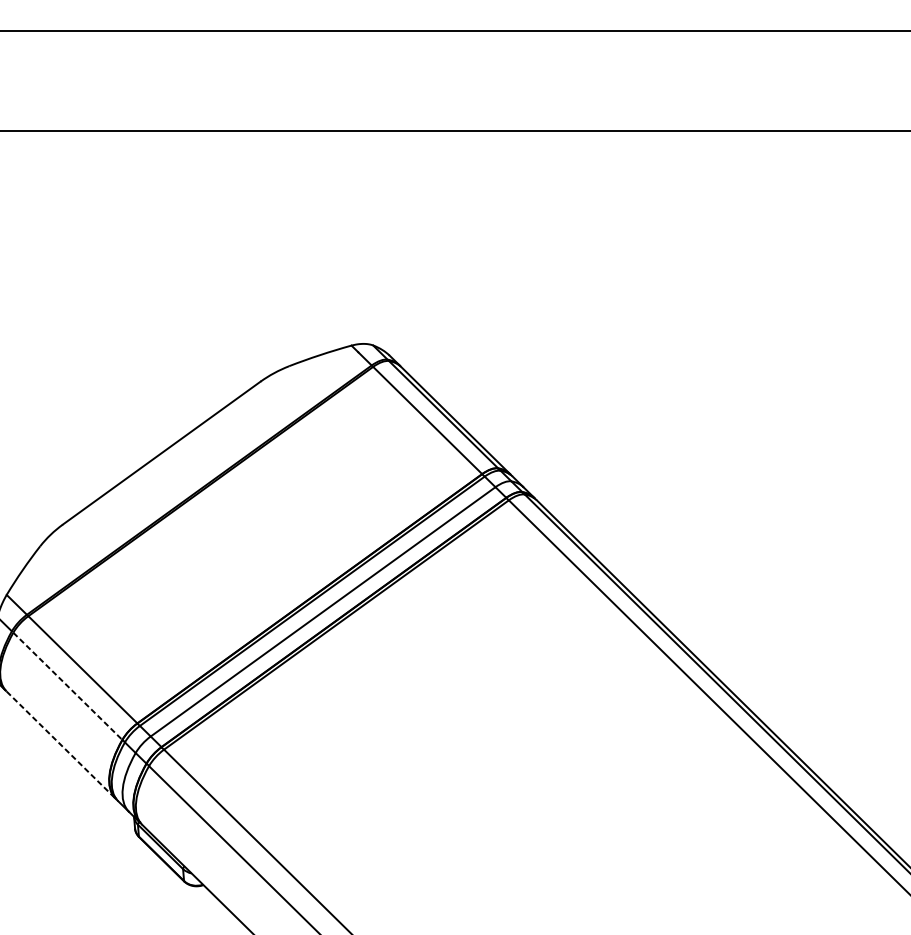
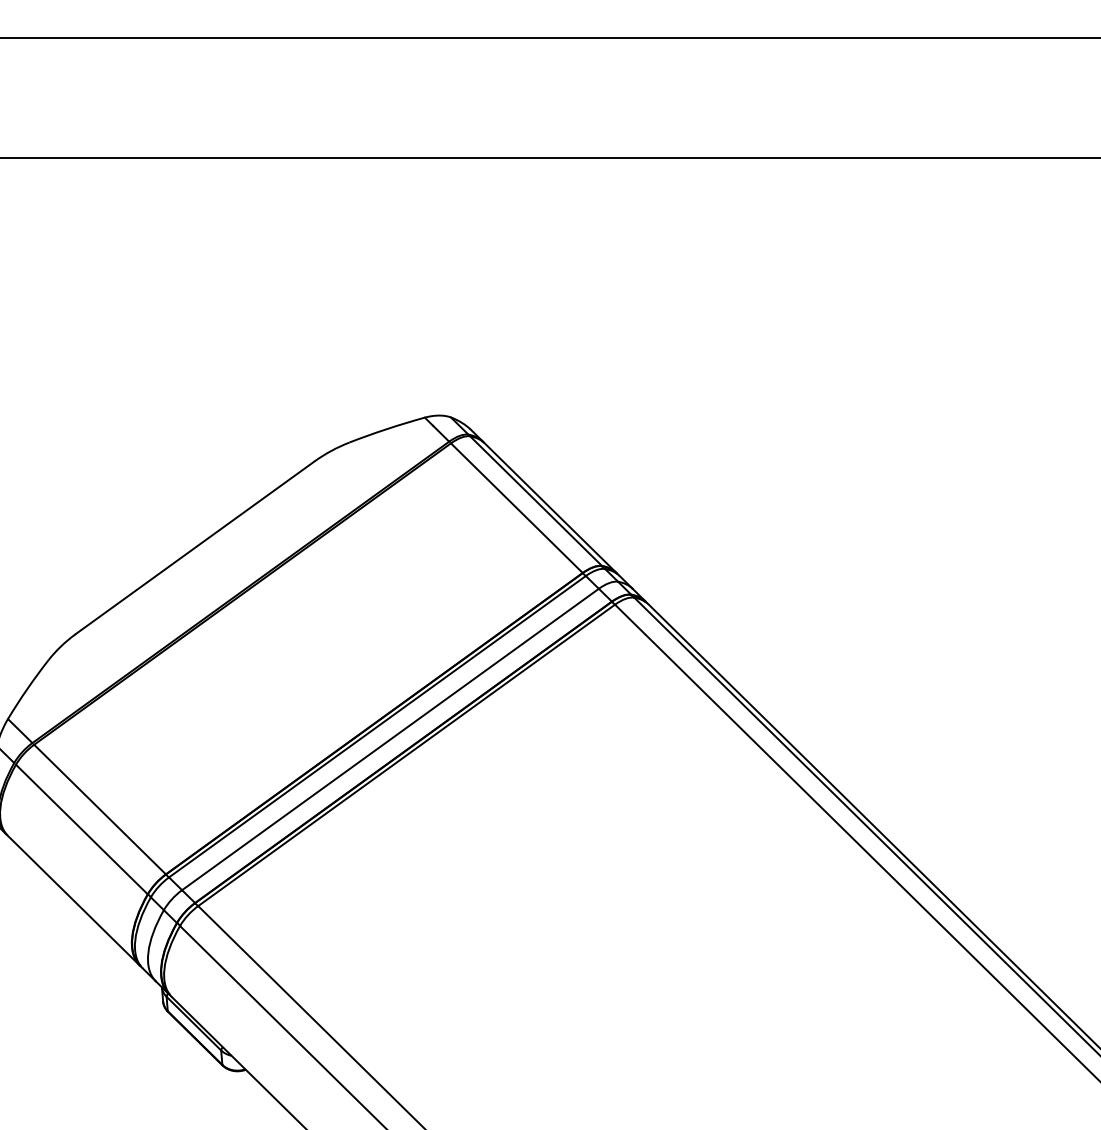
line: (68, 686) -> (82, 829), dashed -> solid
line: (61, 745) -> (74, 901), dashed -> solid

